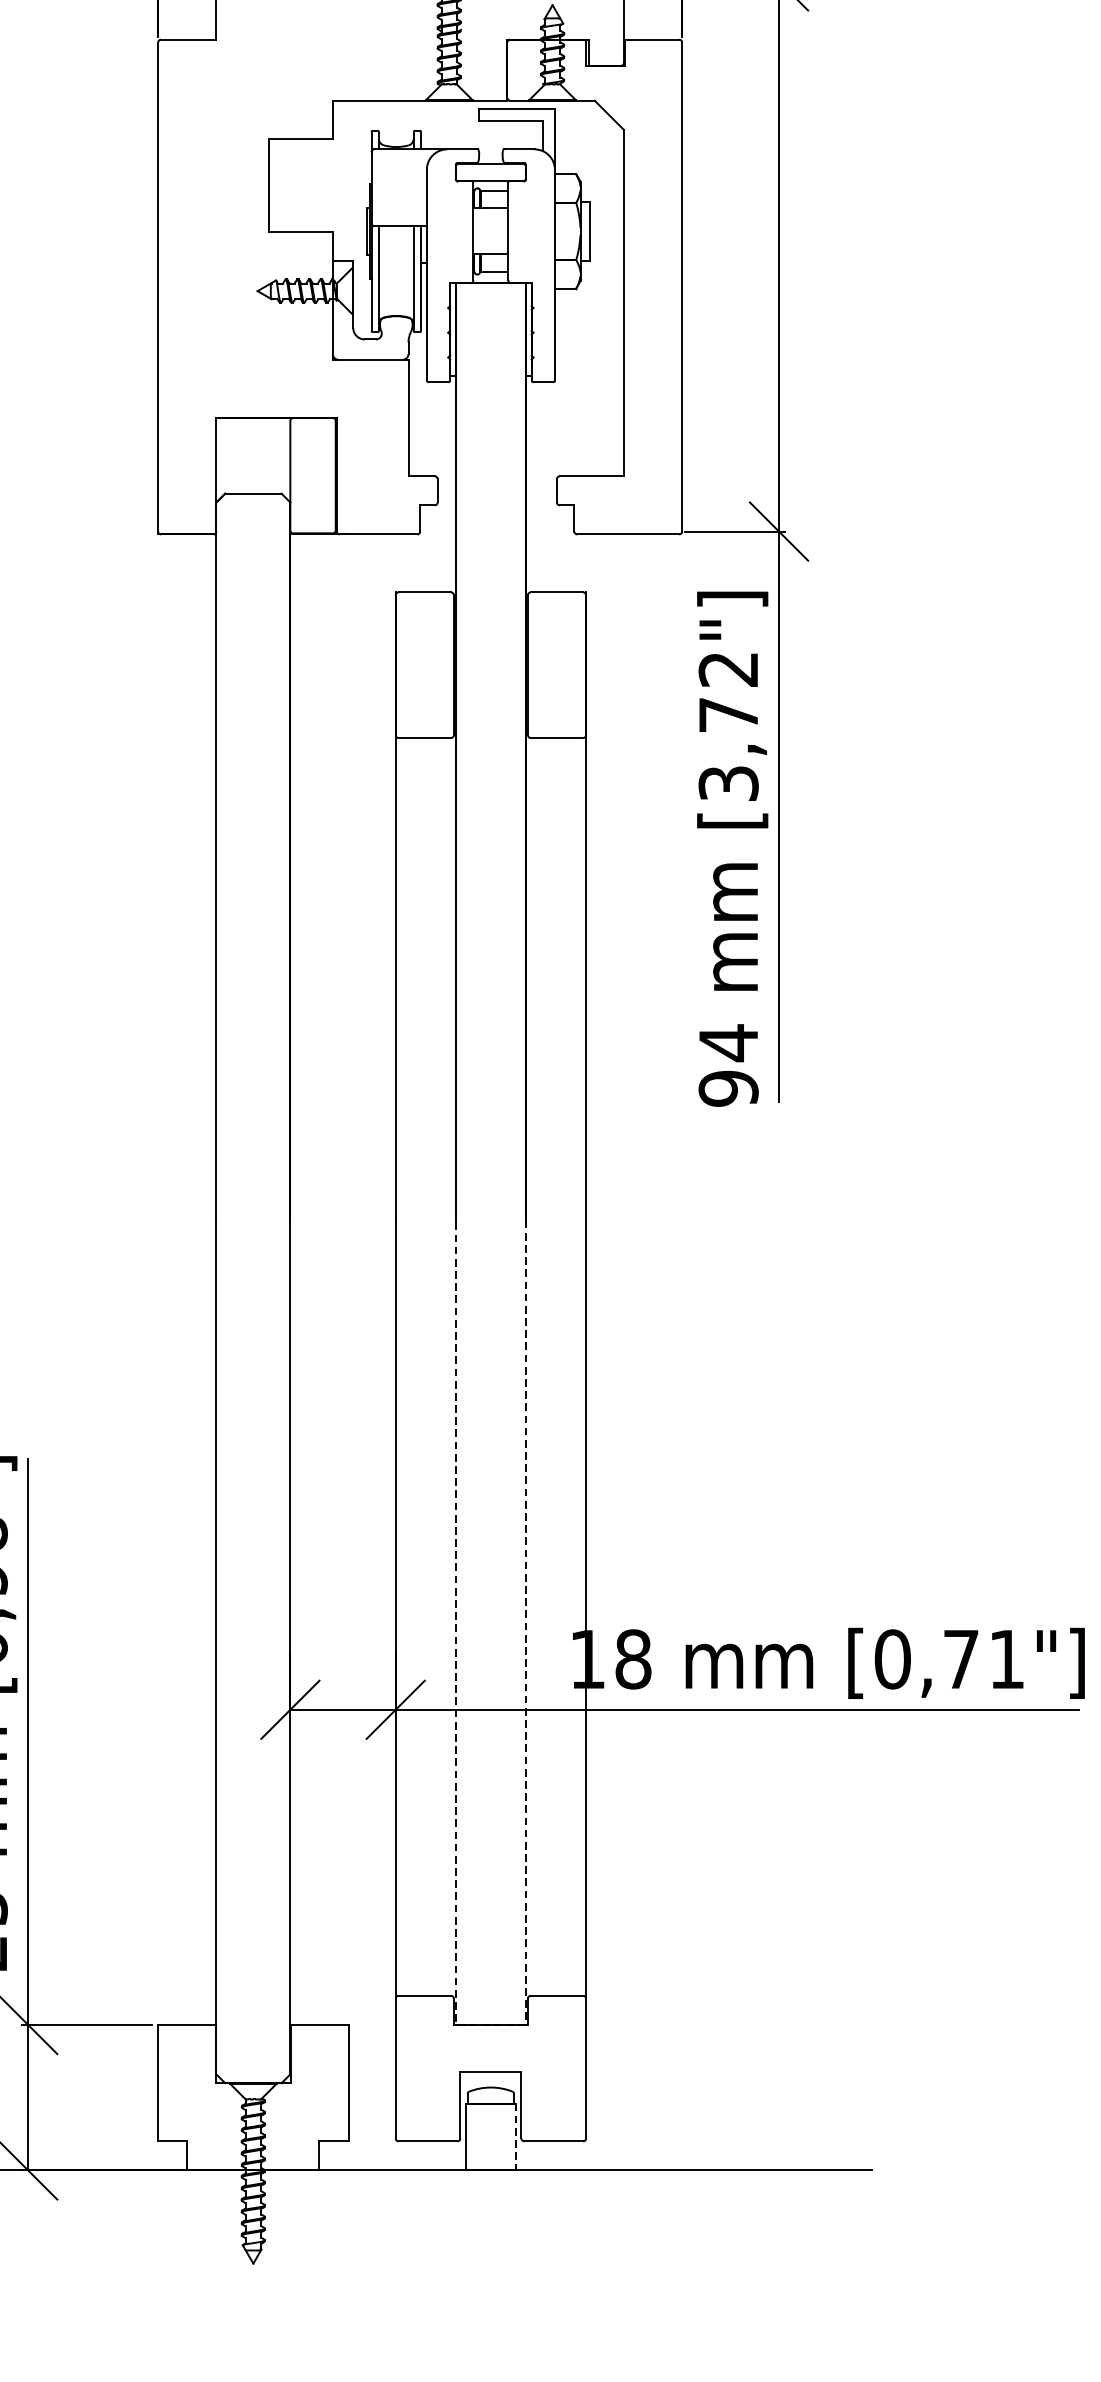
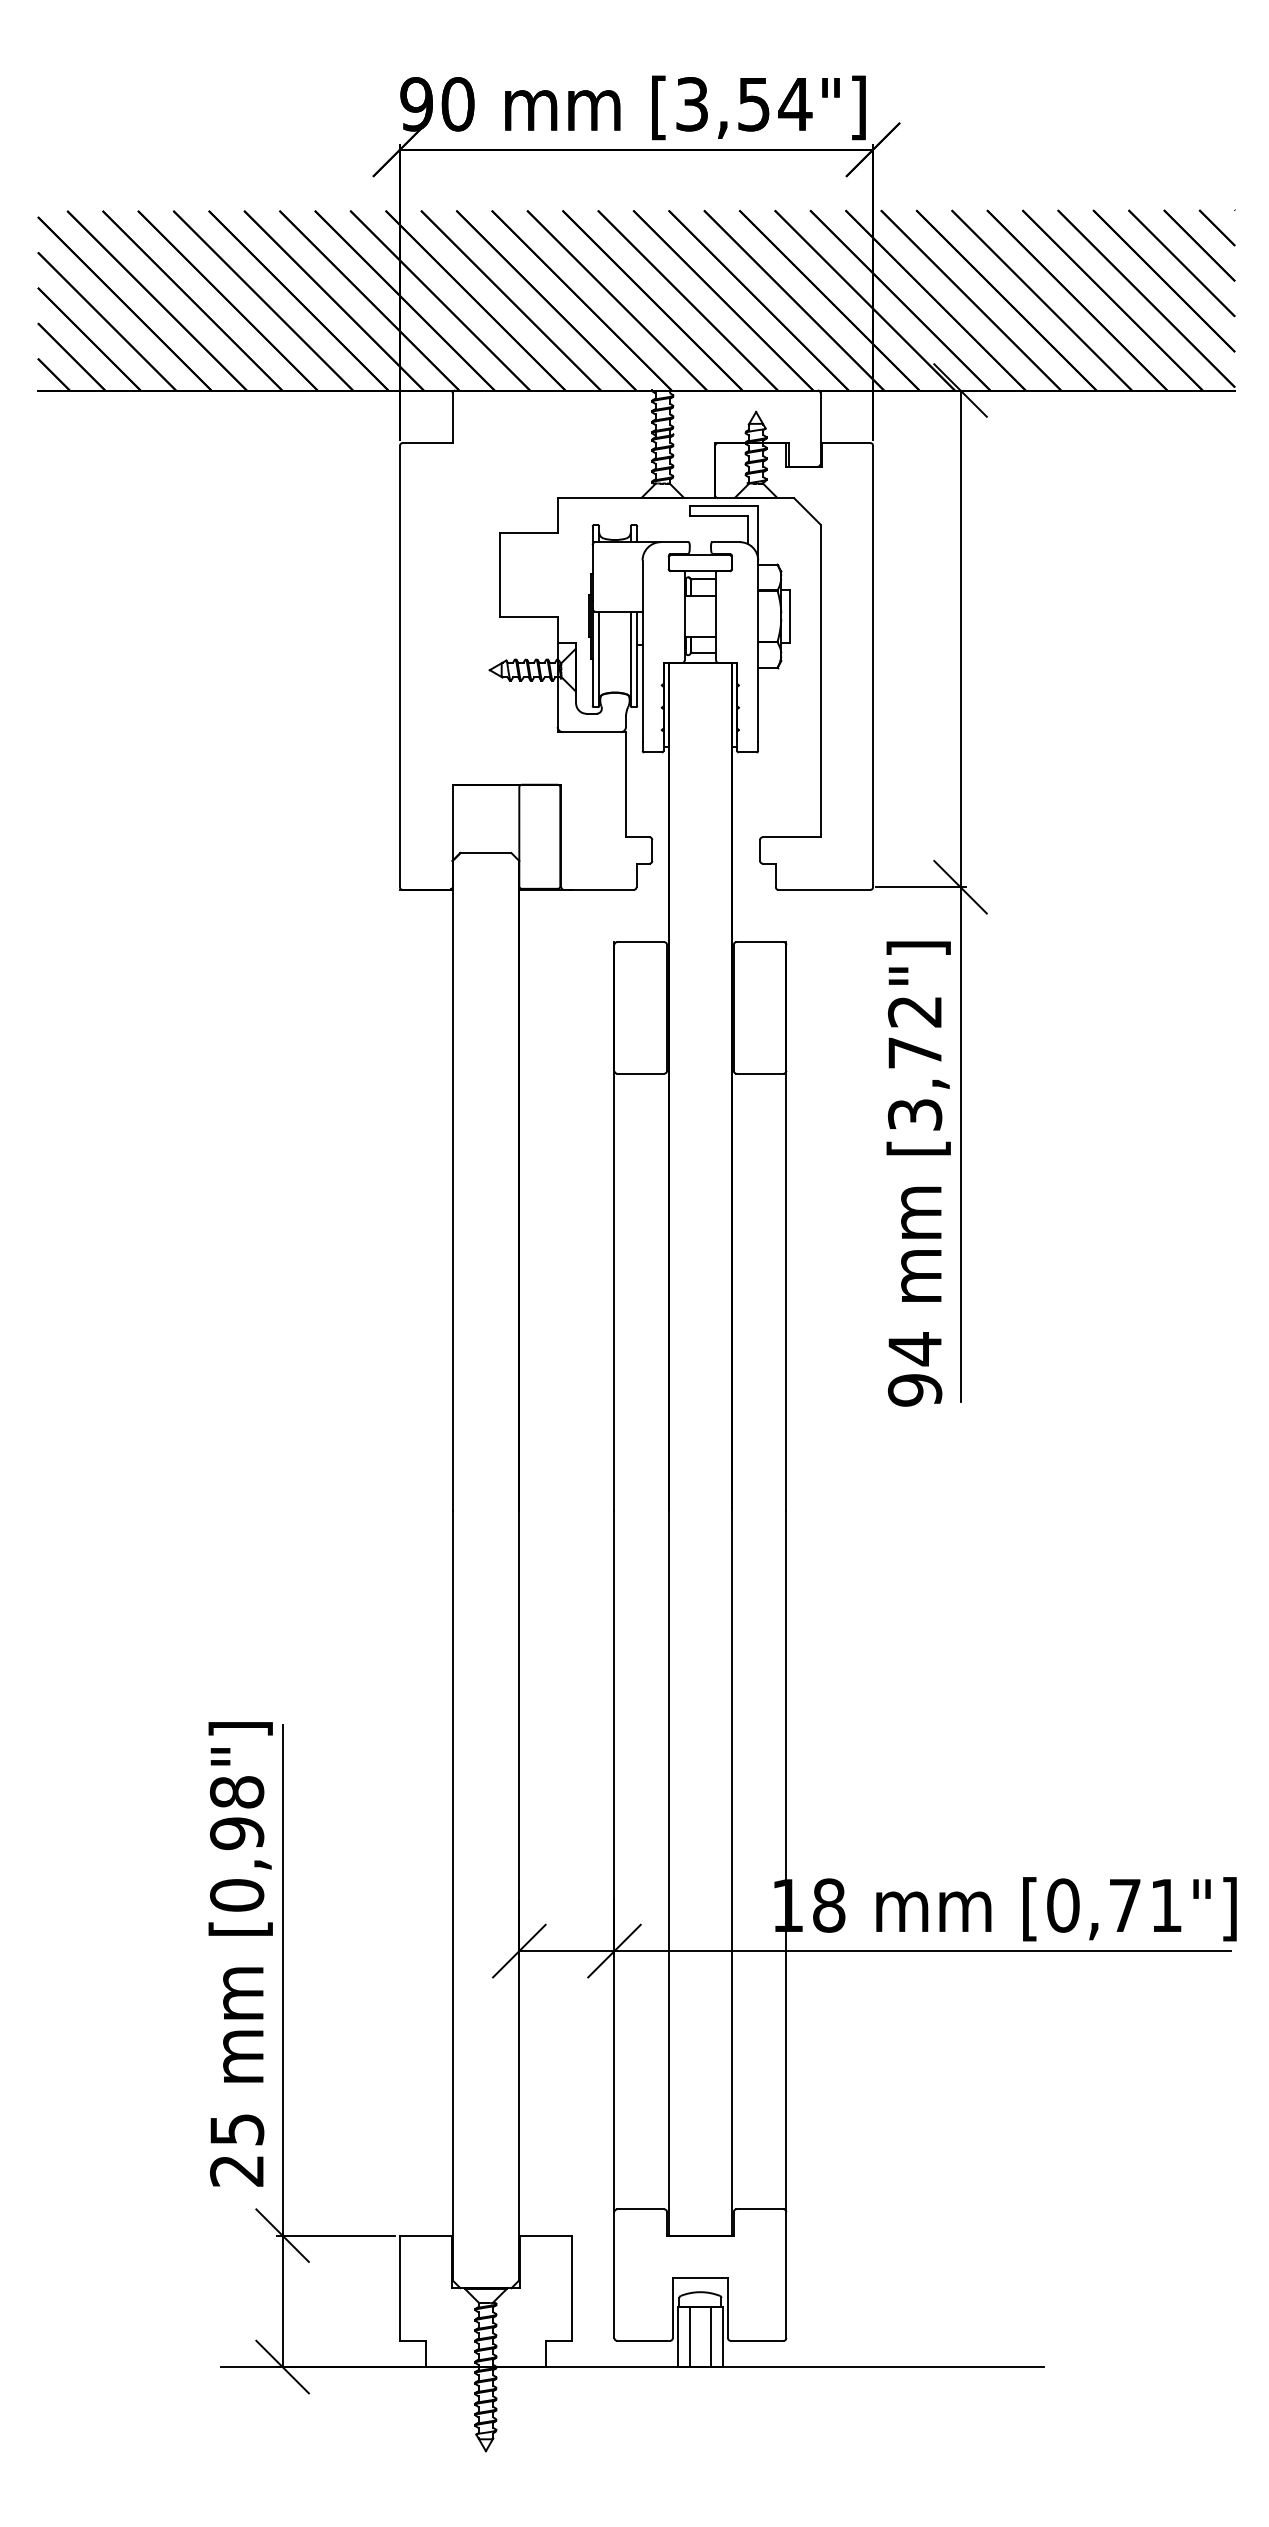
line: (491, 2024) -> (700, 2235), dashed -> solid
line: (478, 2136) -> (689, 2336), added
line: (502, 2136) -> (710, 2336), added
line: (515, 2137) -> (722, 2337), dashed -> solid

